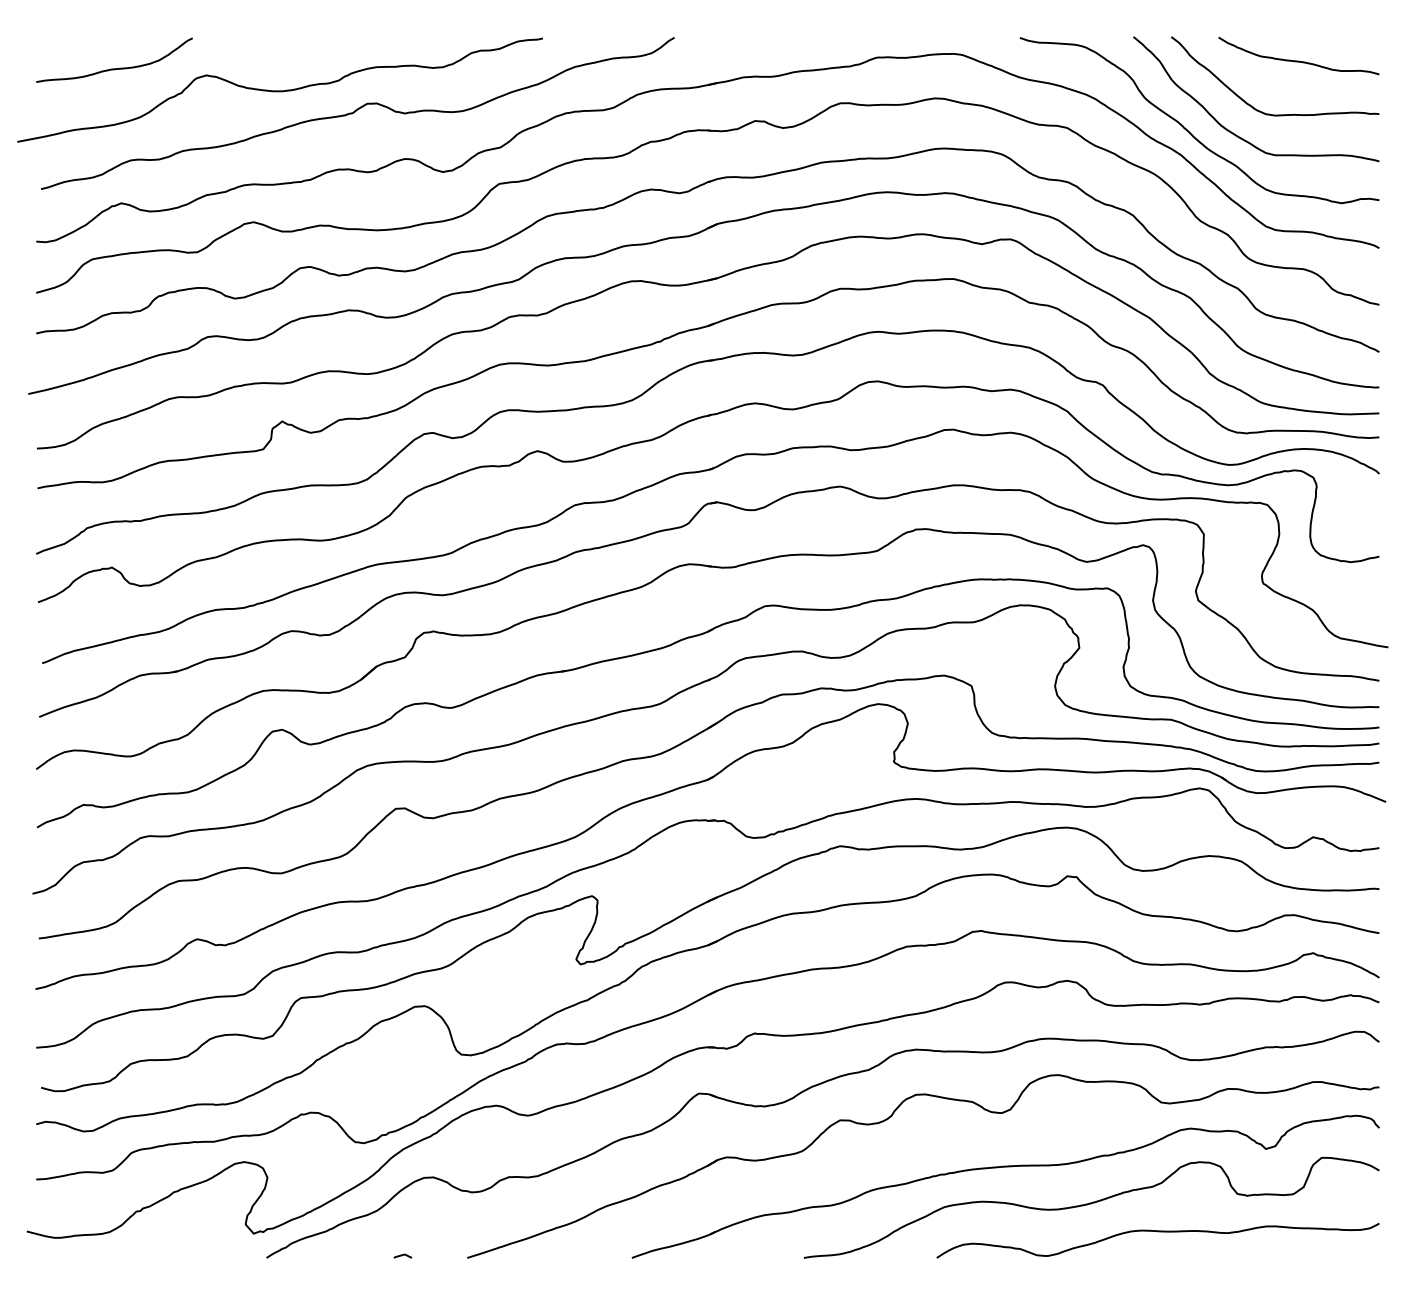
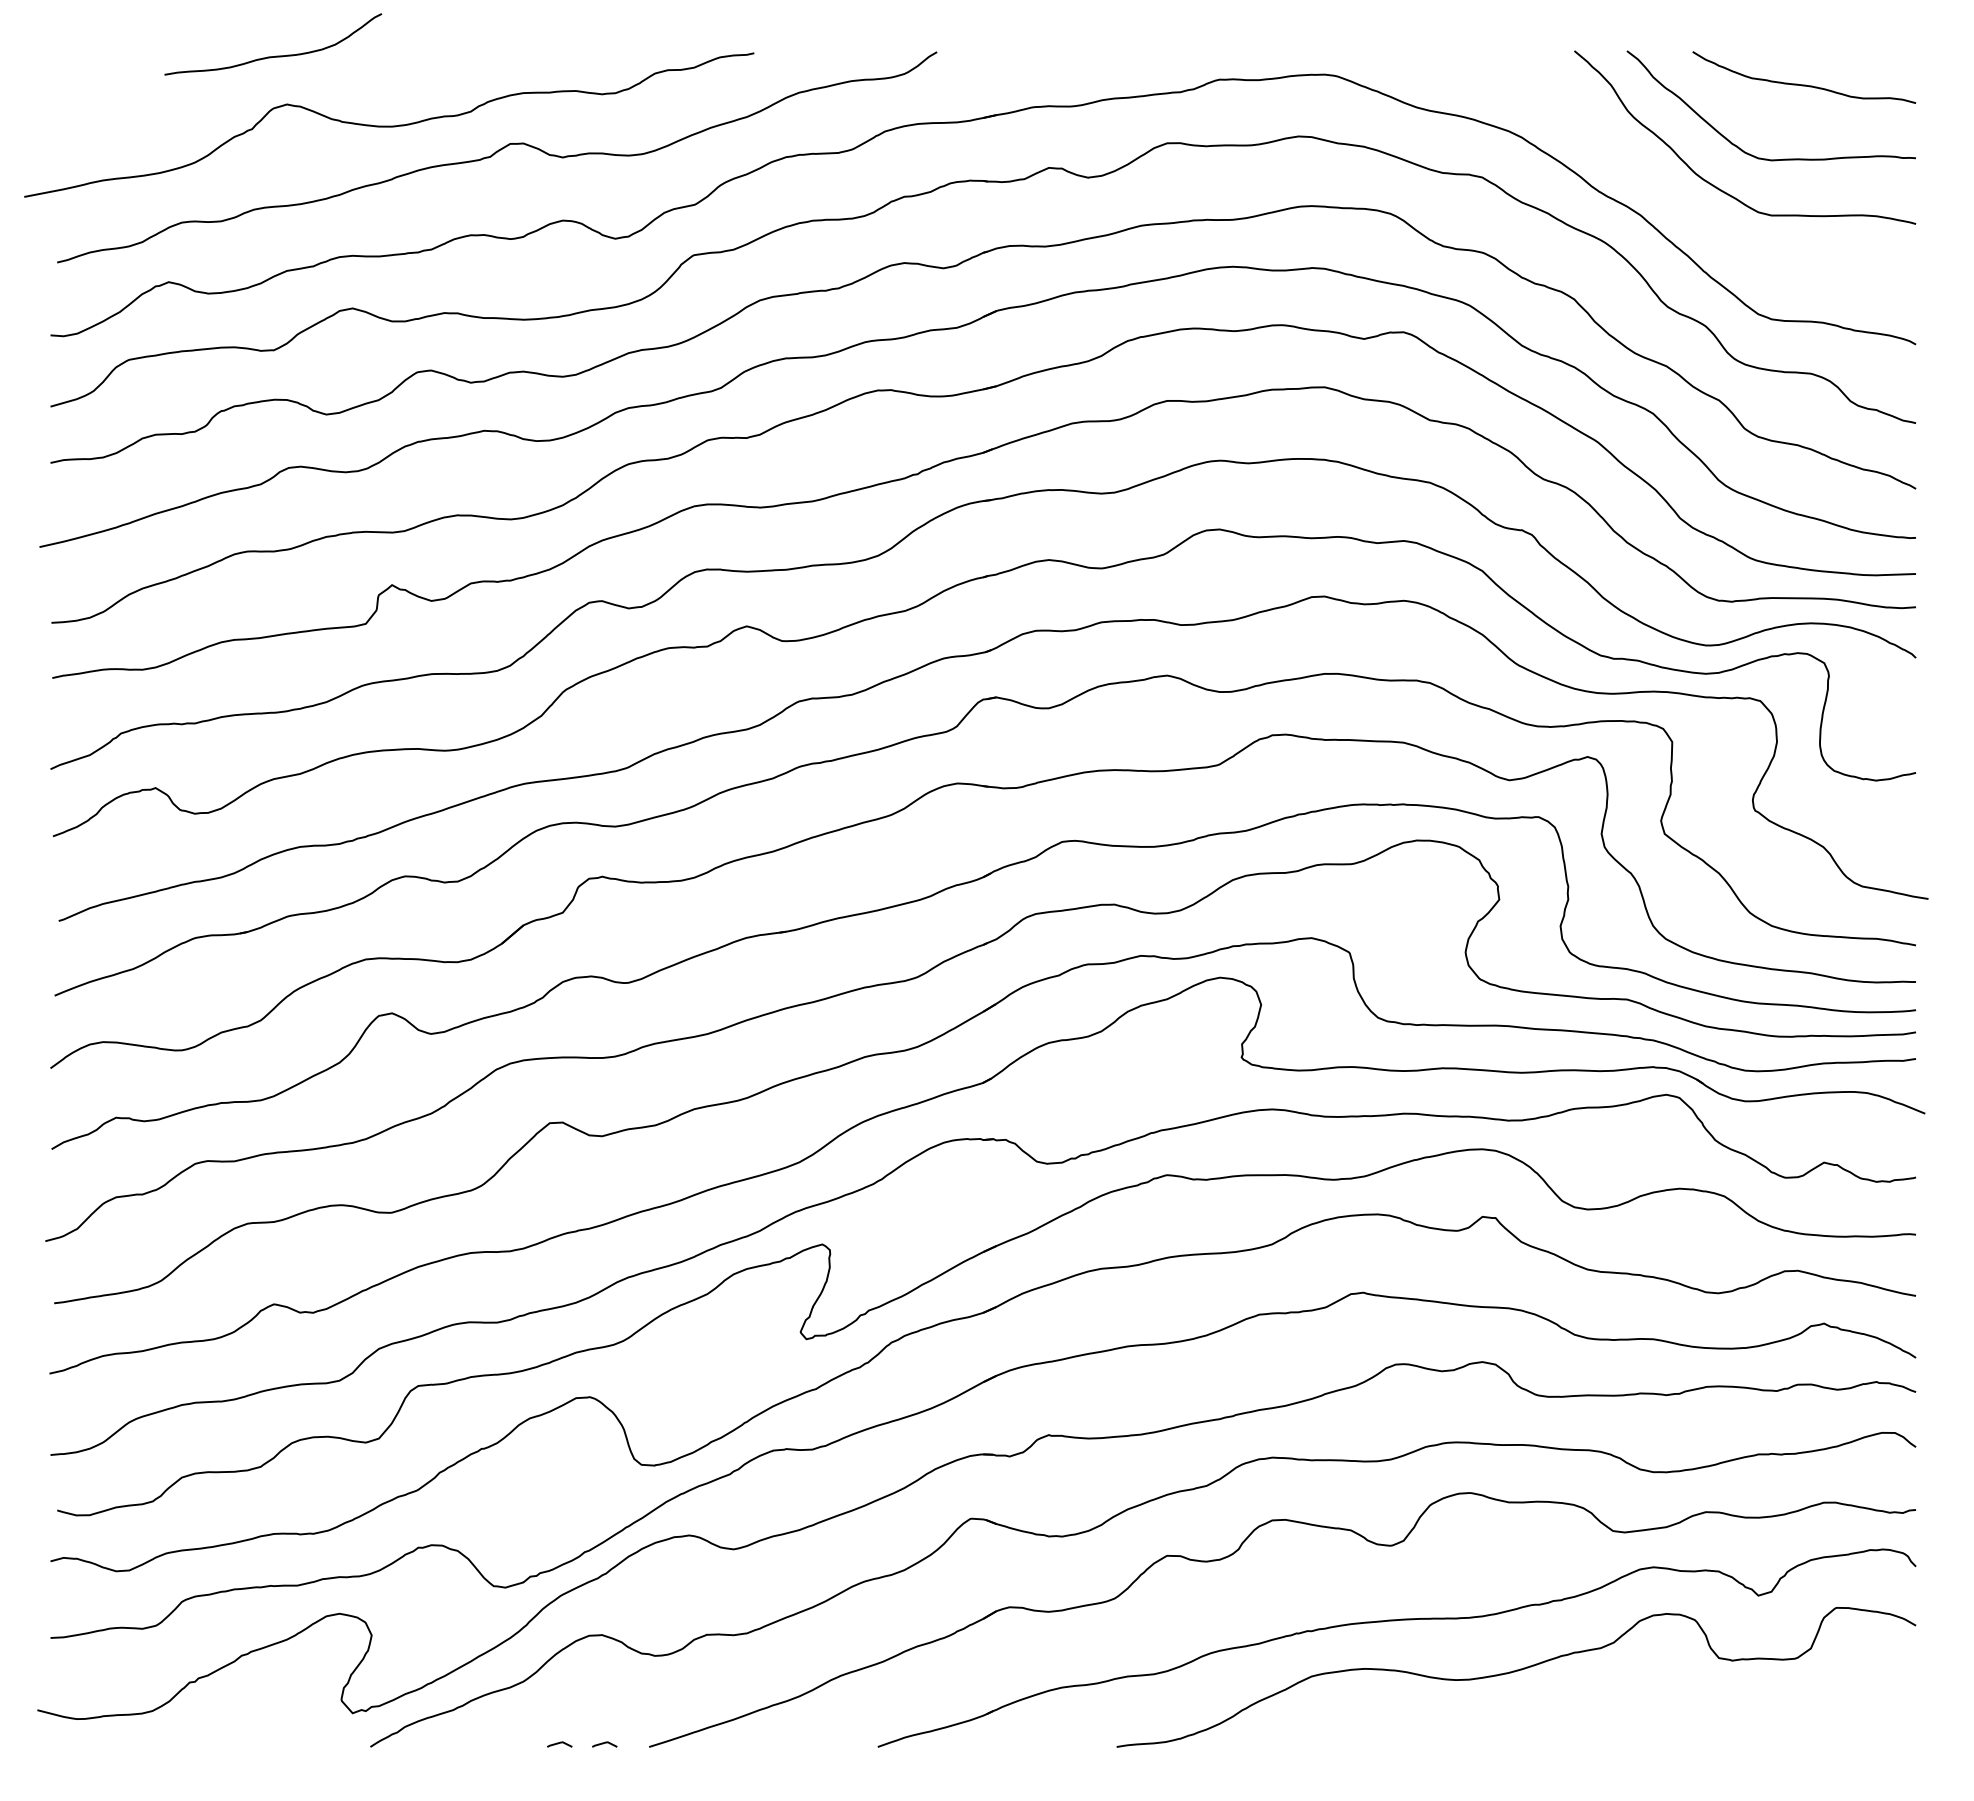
curve: (116, 68) -> (275, 55), moved
curve: (1188, 130) -> (1651, 181), removed
curve: (1157, 1231) -> (1608, 1710), removed
curve: (435, 1255) -> (604, 1743), added

